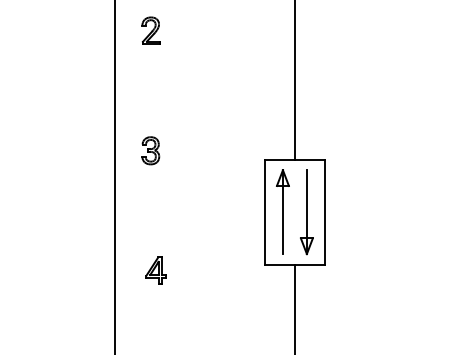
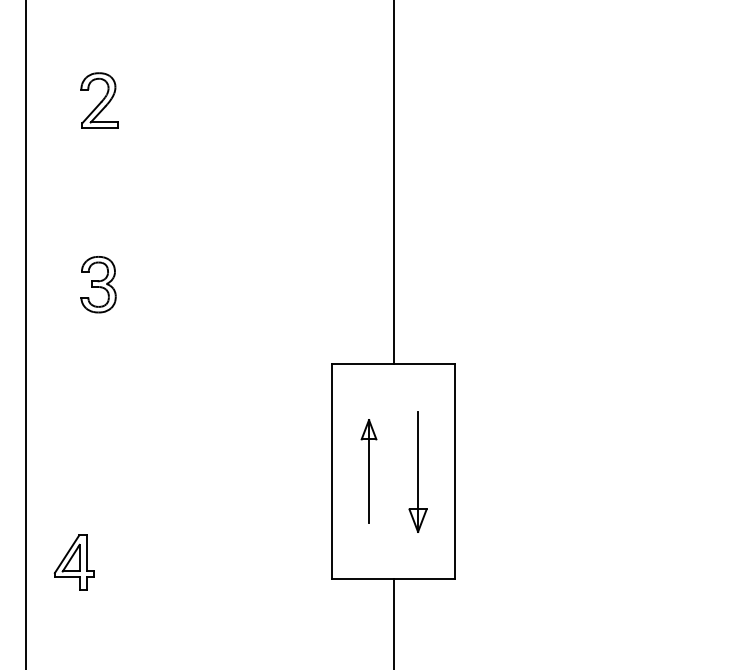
part: (150, 150) -> (97, 284), moved
part: (282, 211) -> (368, 470), size x0.6
part: (306, 212) -> (417, 472), size x0.7
part: (155, 270) -> (73, 562), moved

